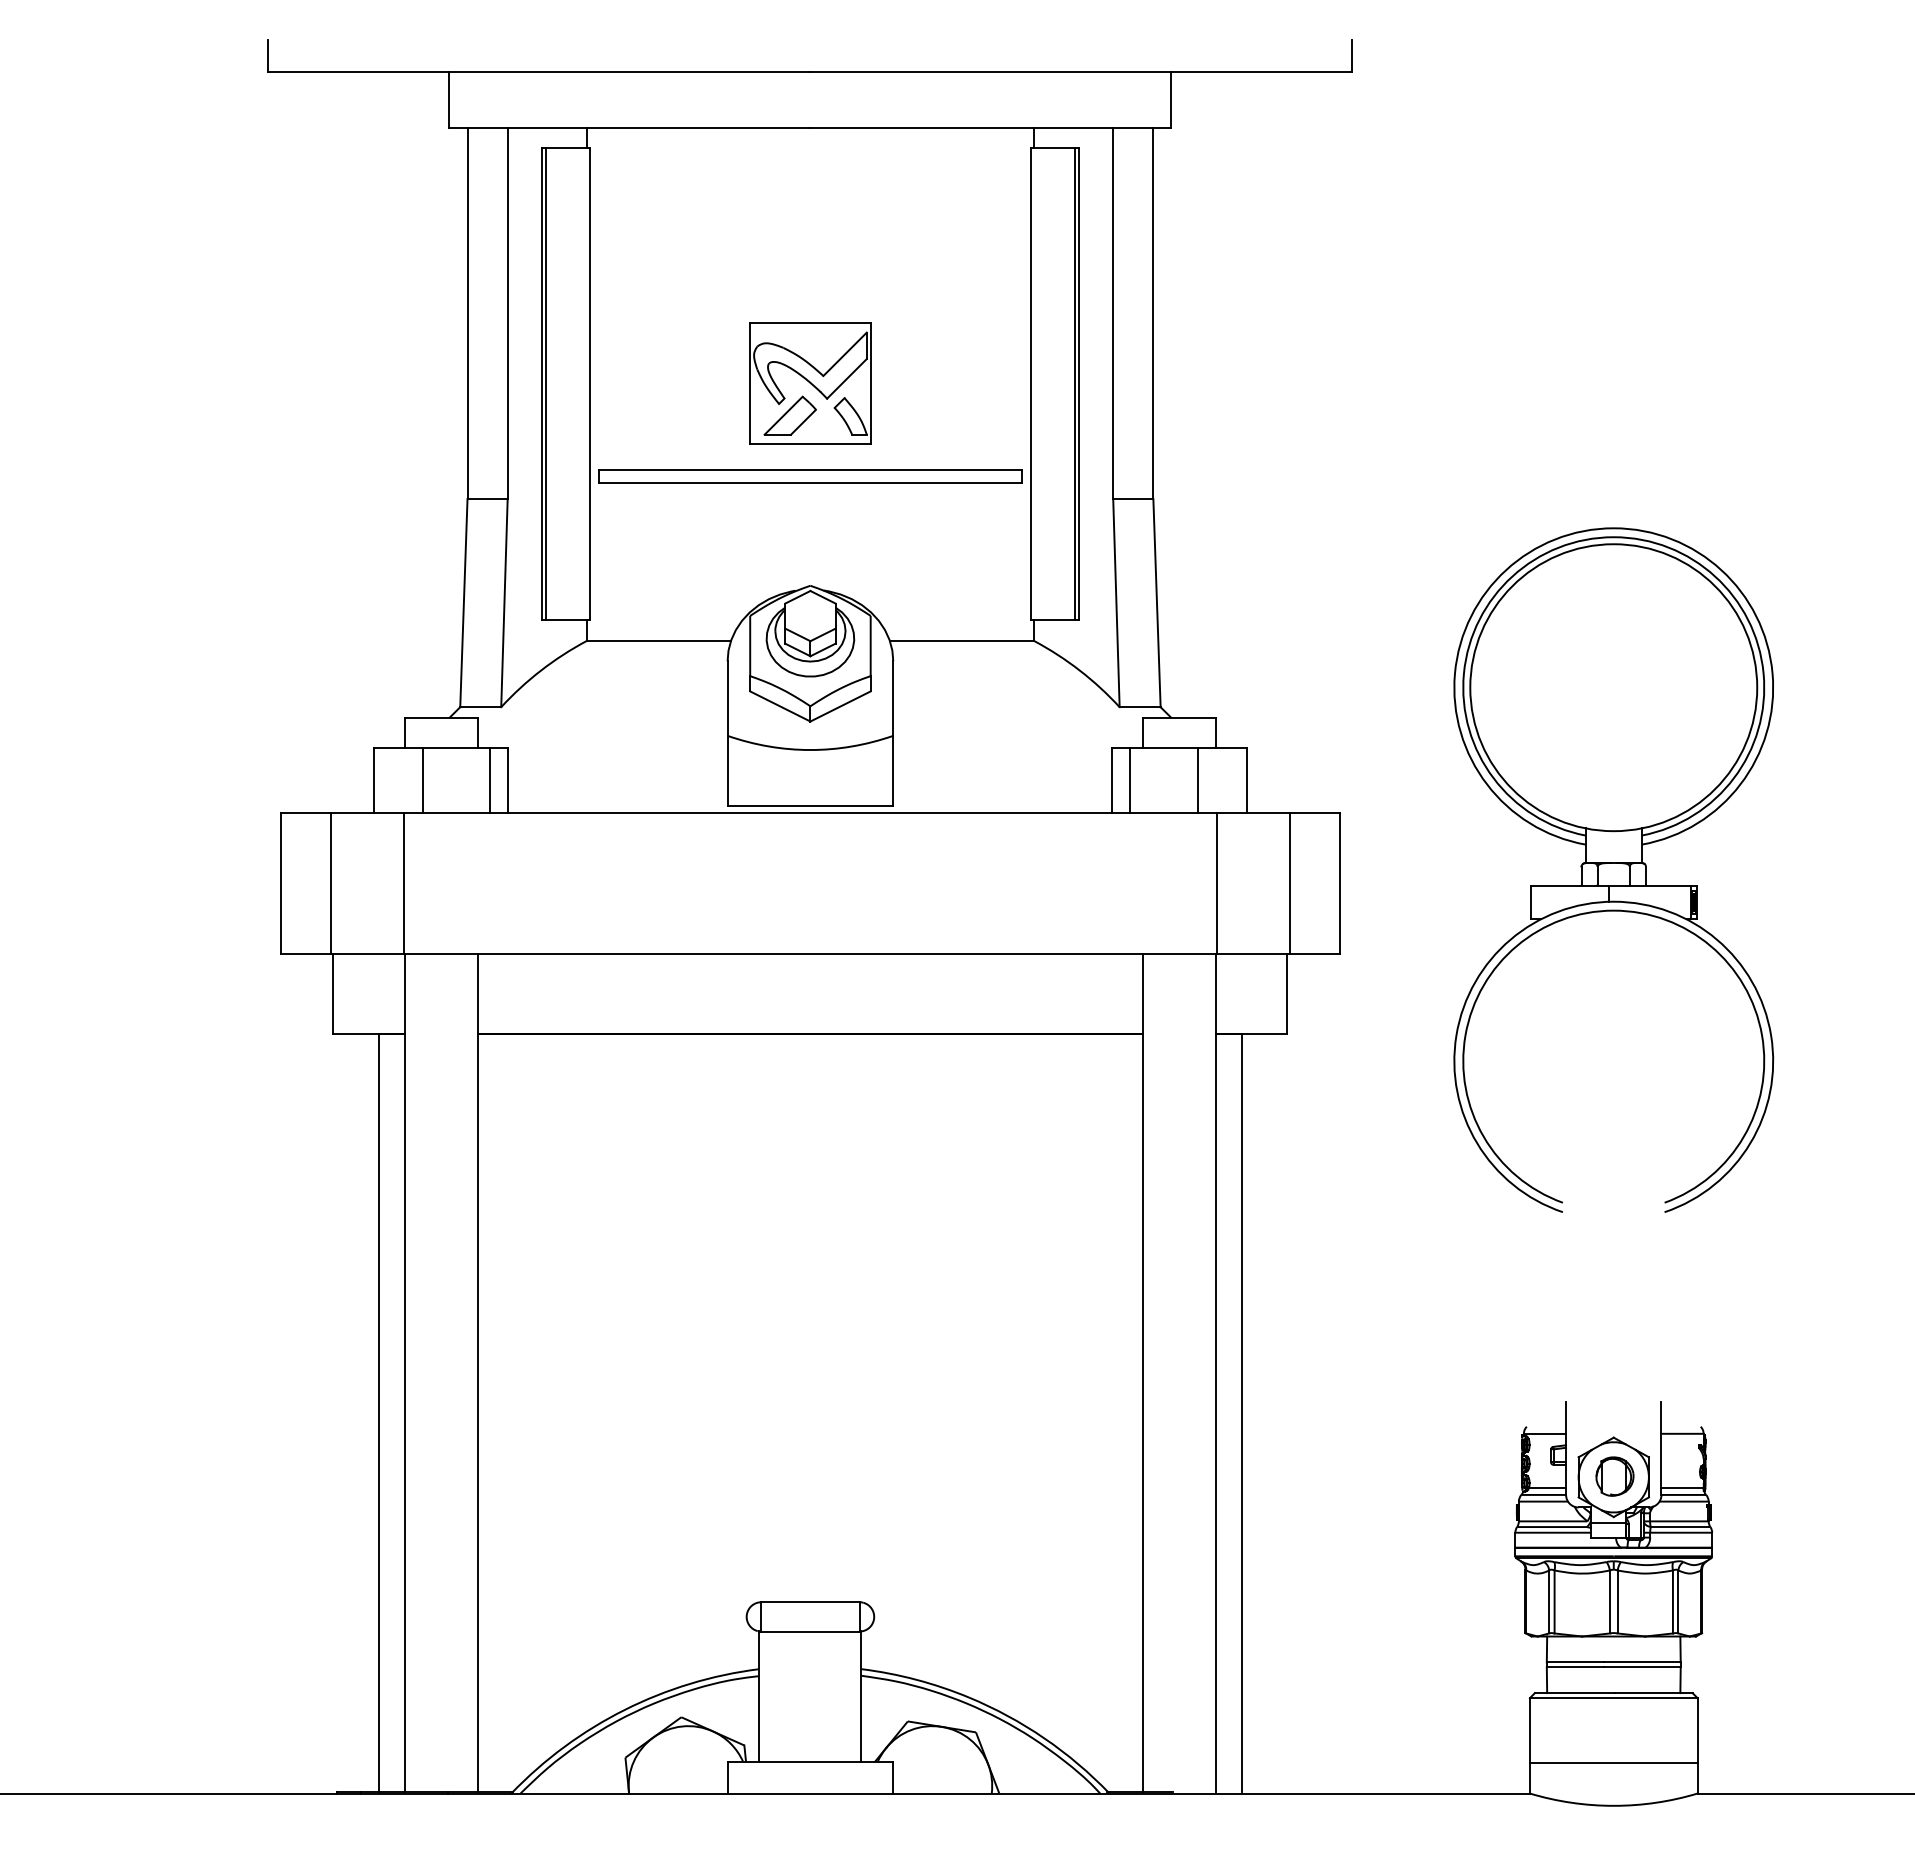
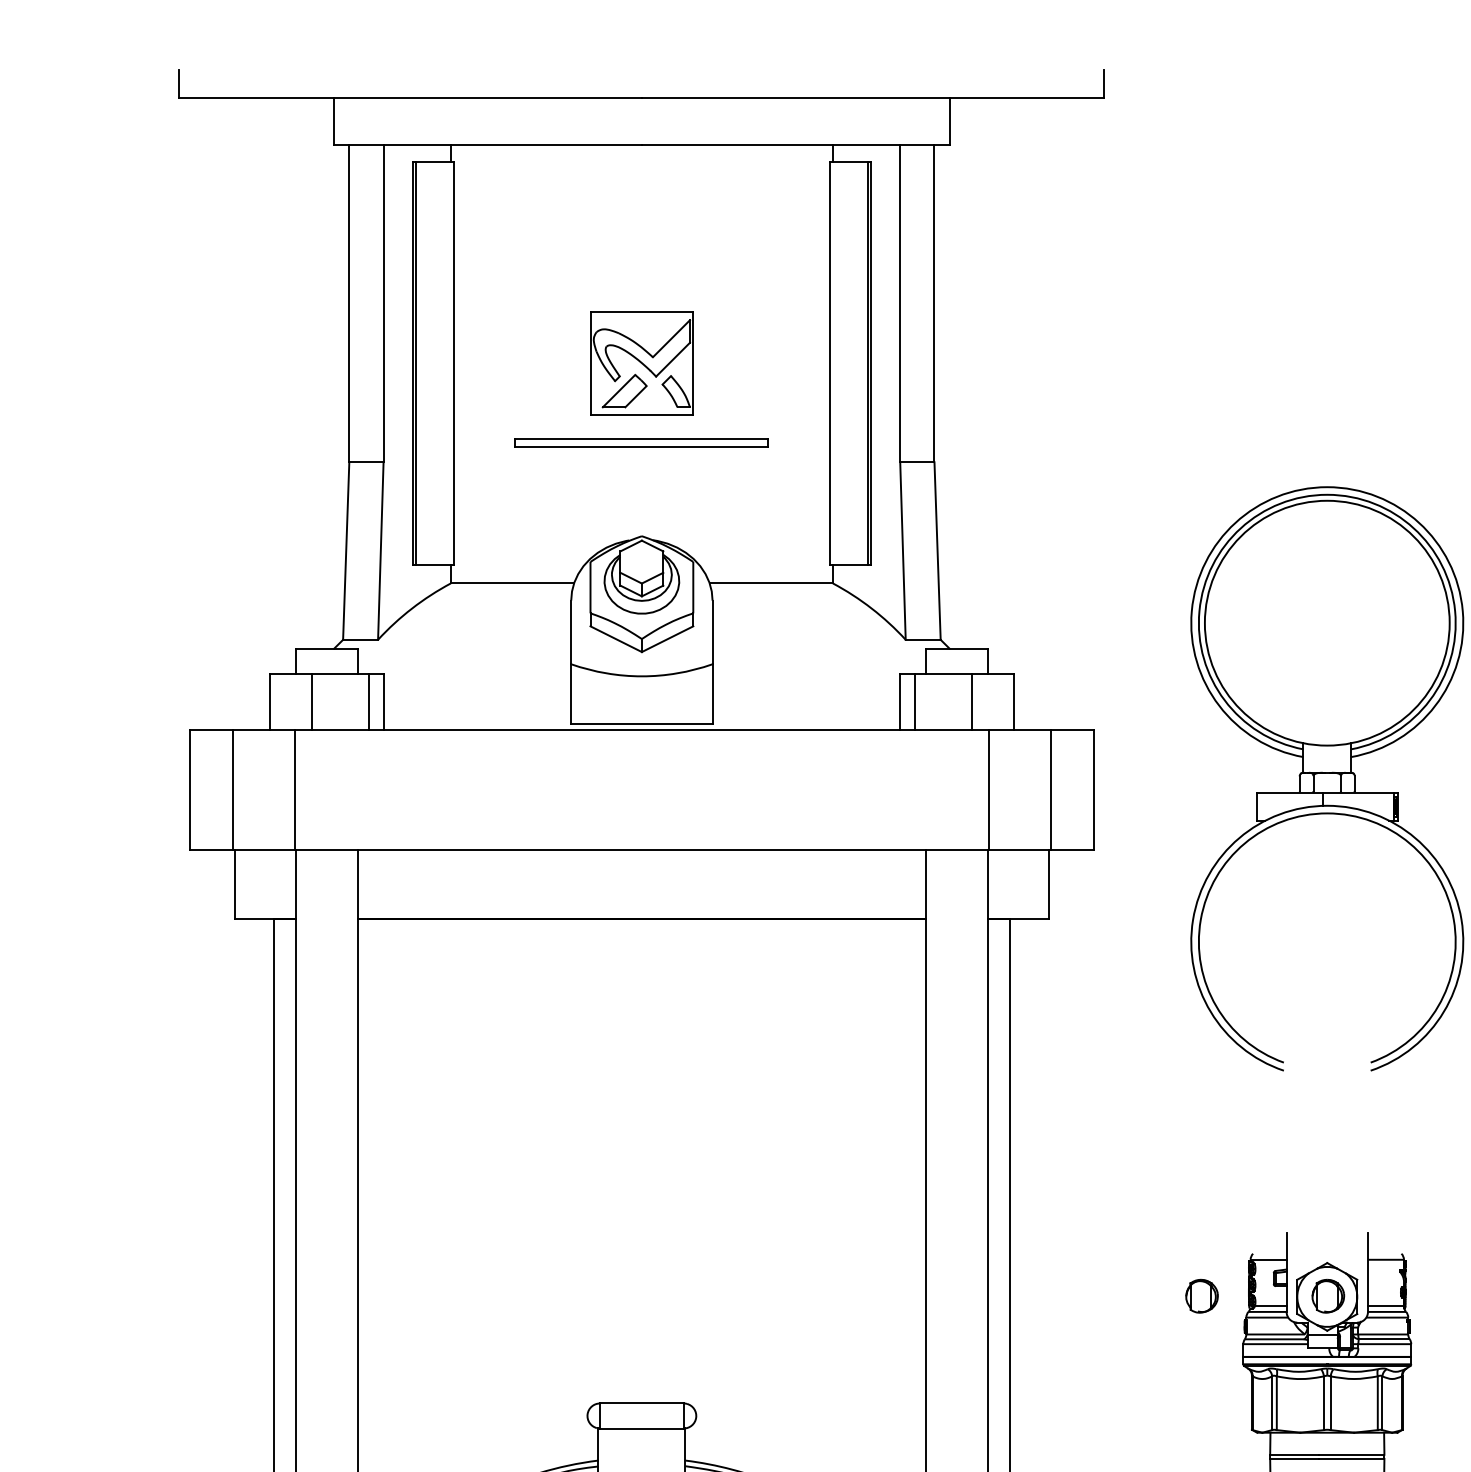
part: (810, 476) -> (641, 442), size x0.7
part: (1466, 1476) -> (1201, 1296), added

